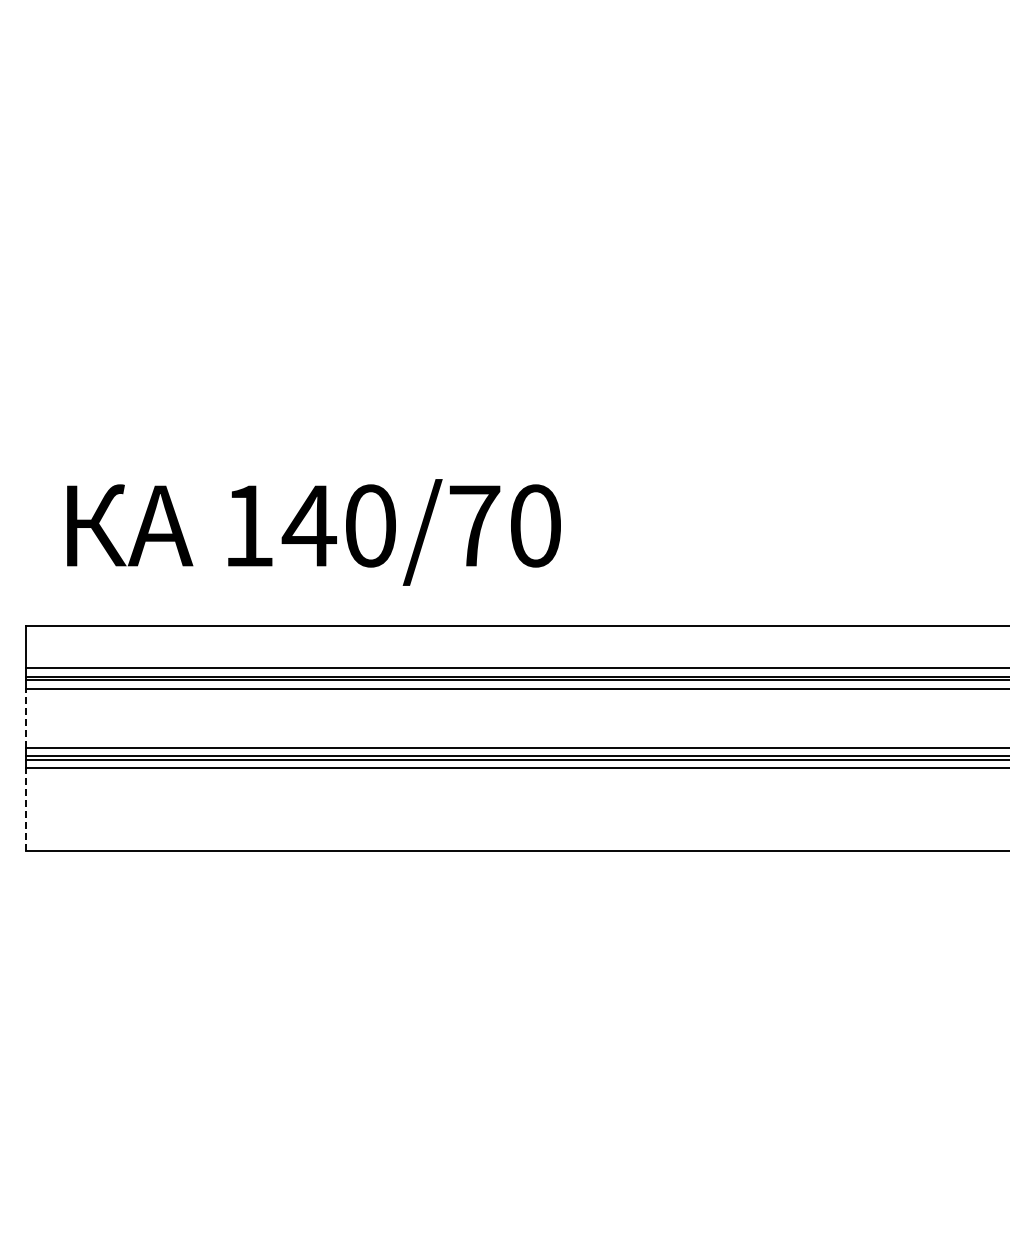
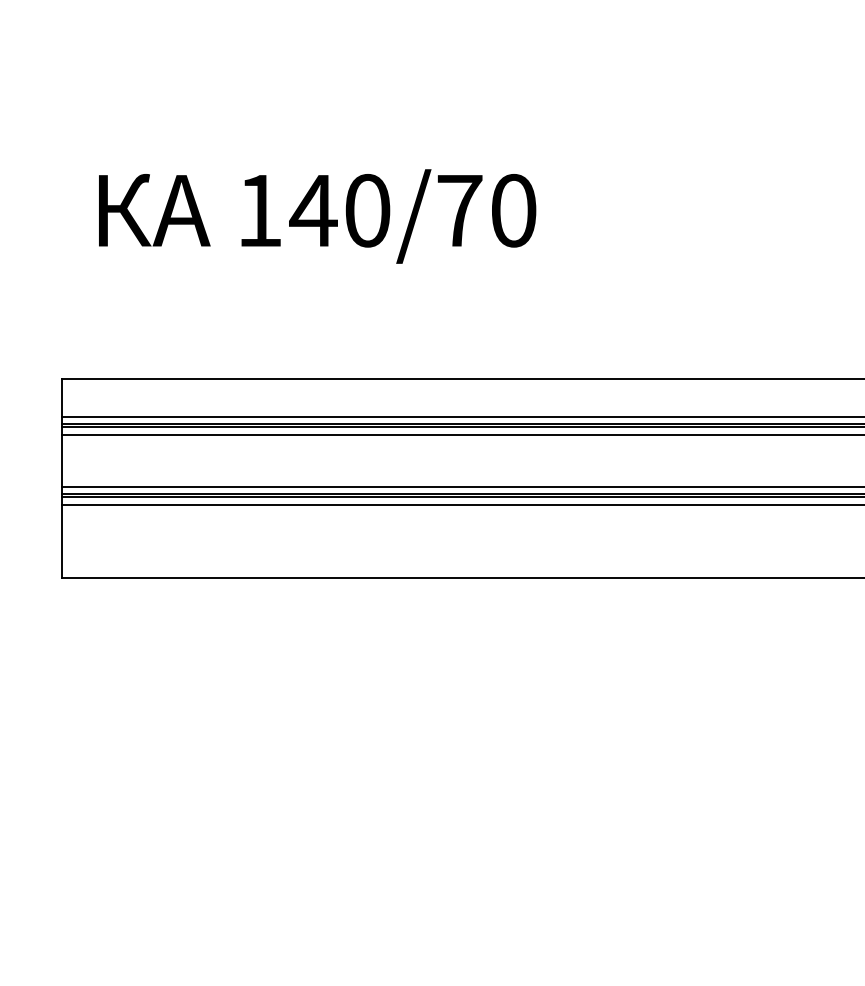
text: (313, 532) -> (317, 216), moved
line: (25, 717) -> (62, 460), dashed -> solid
line: (25, 808) -> (62, 540), dashed -> solid

